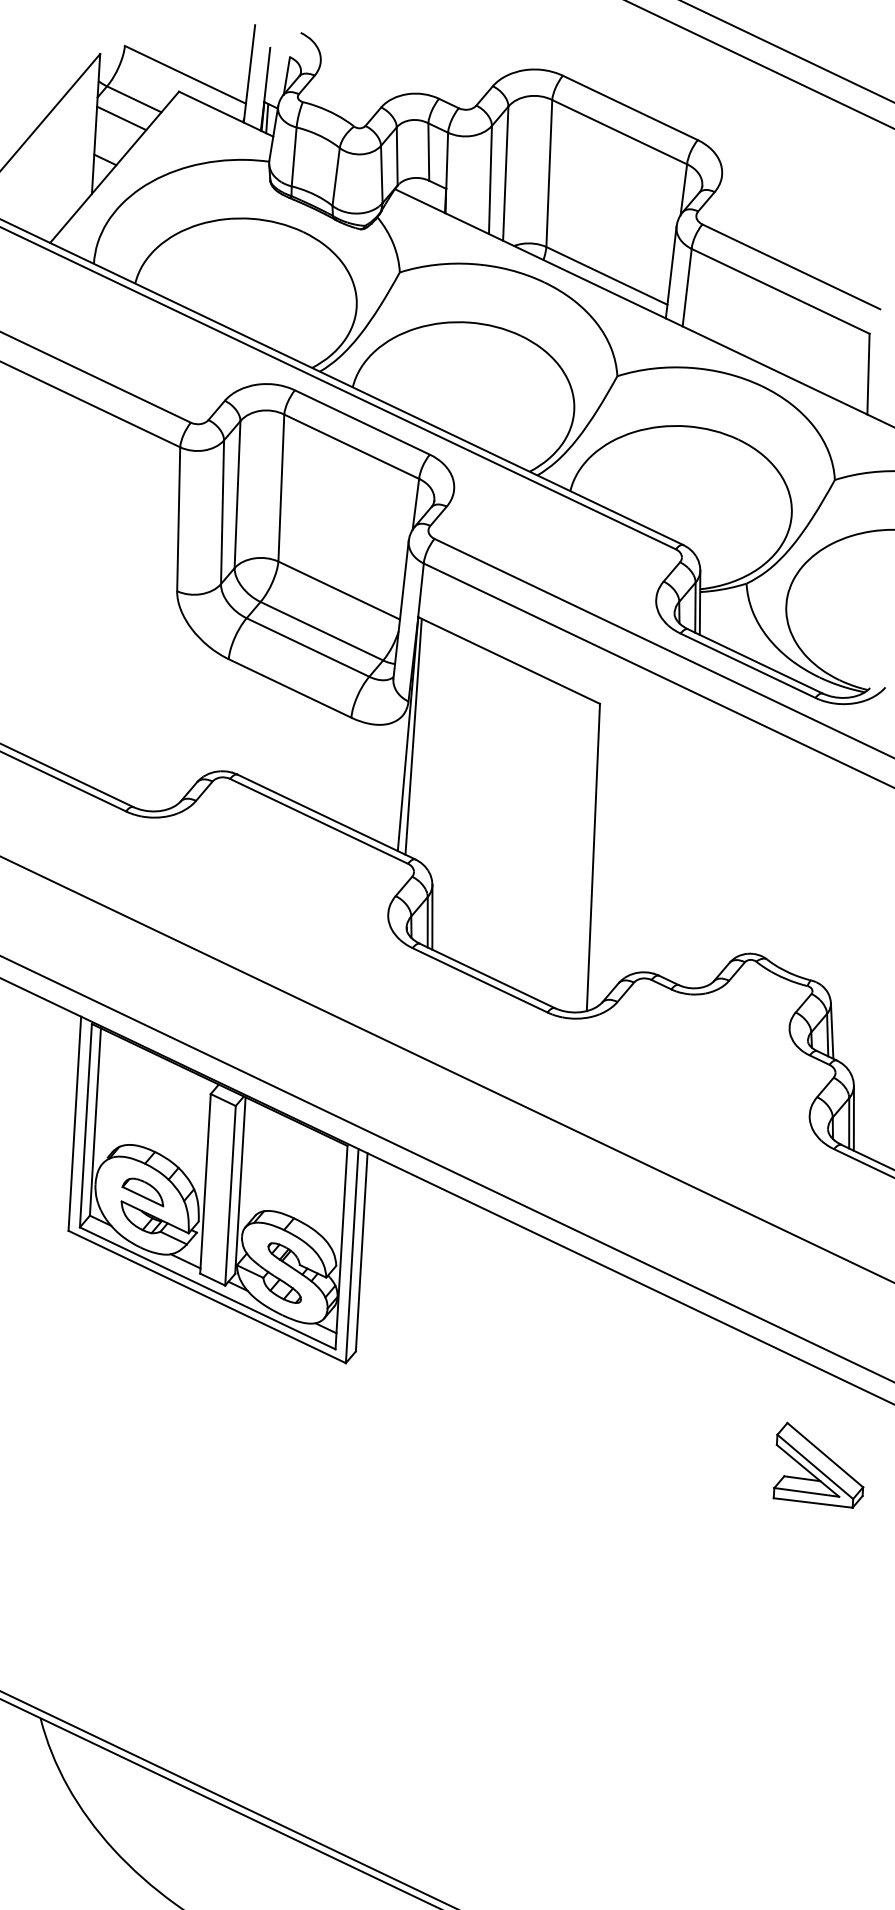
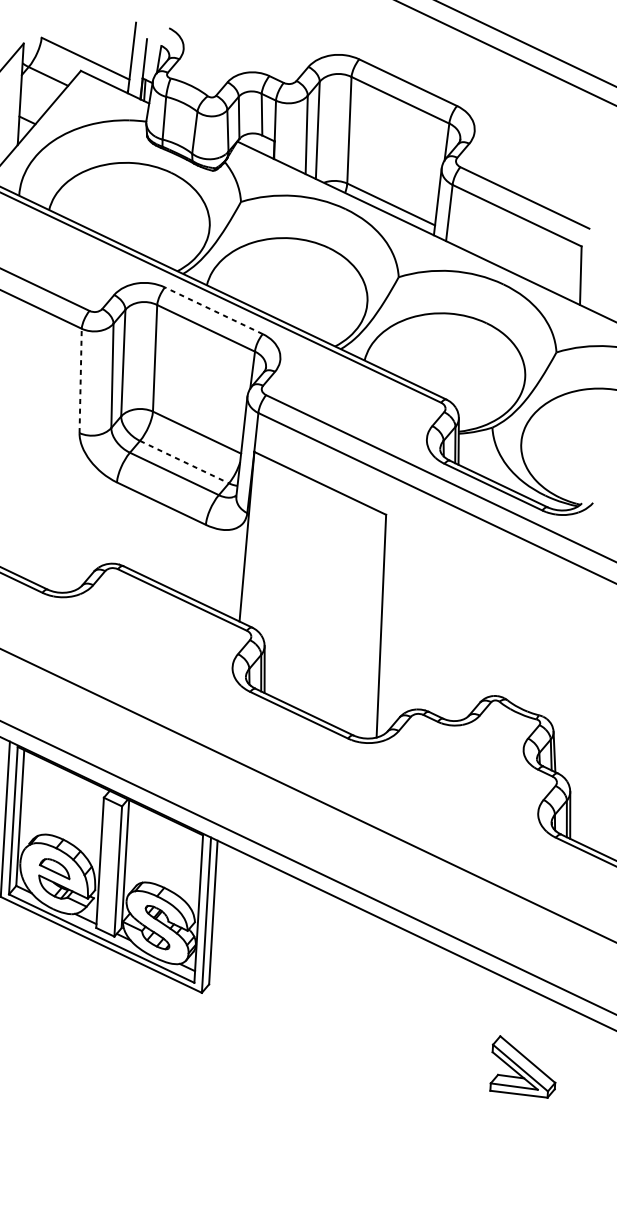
line: (121, 118) -> (39, 90), removed
line: (362, 422) -> (213, 310), solid -> dashed
line: (178, 519) -> (80, 381), solid -> dashed
line: (321, 631) -> (184, 462), solid -> dashed
line: (413, 736) -> (250, 538), removed
part: (818, 1464) -> (522, 1066), moved

